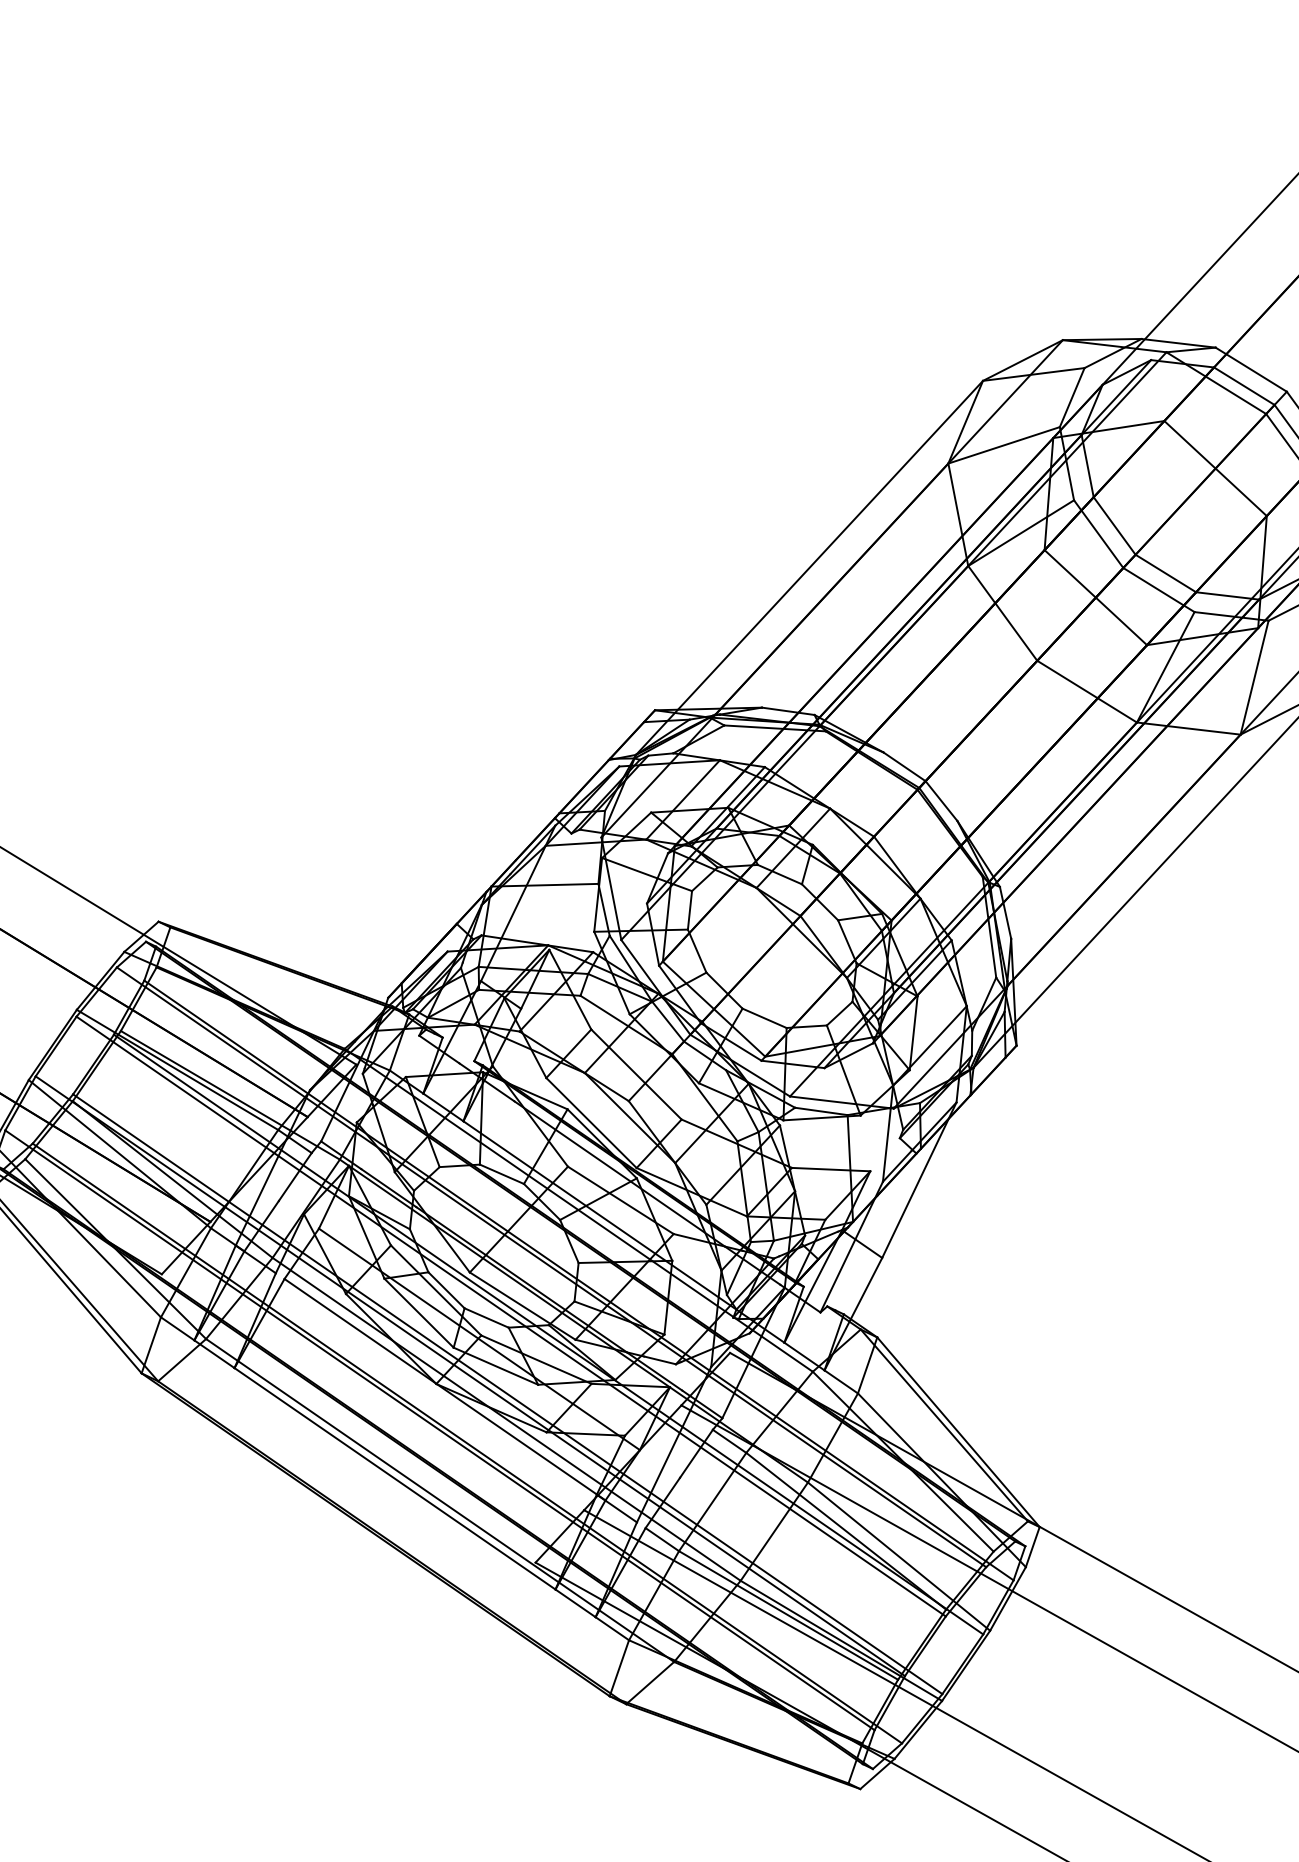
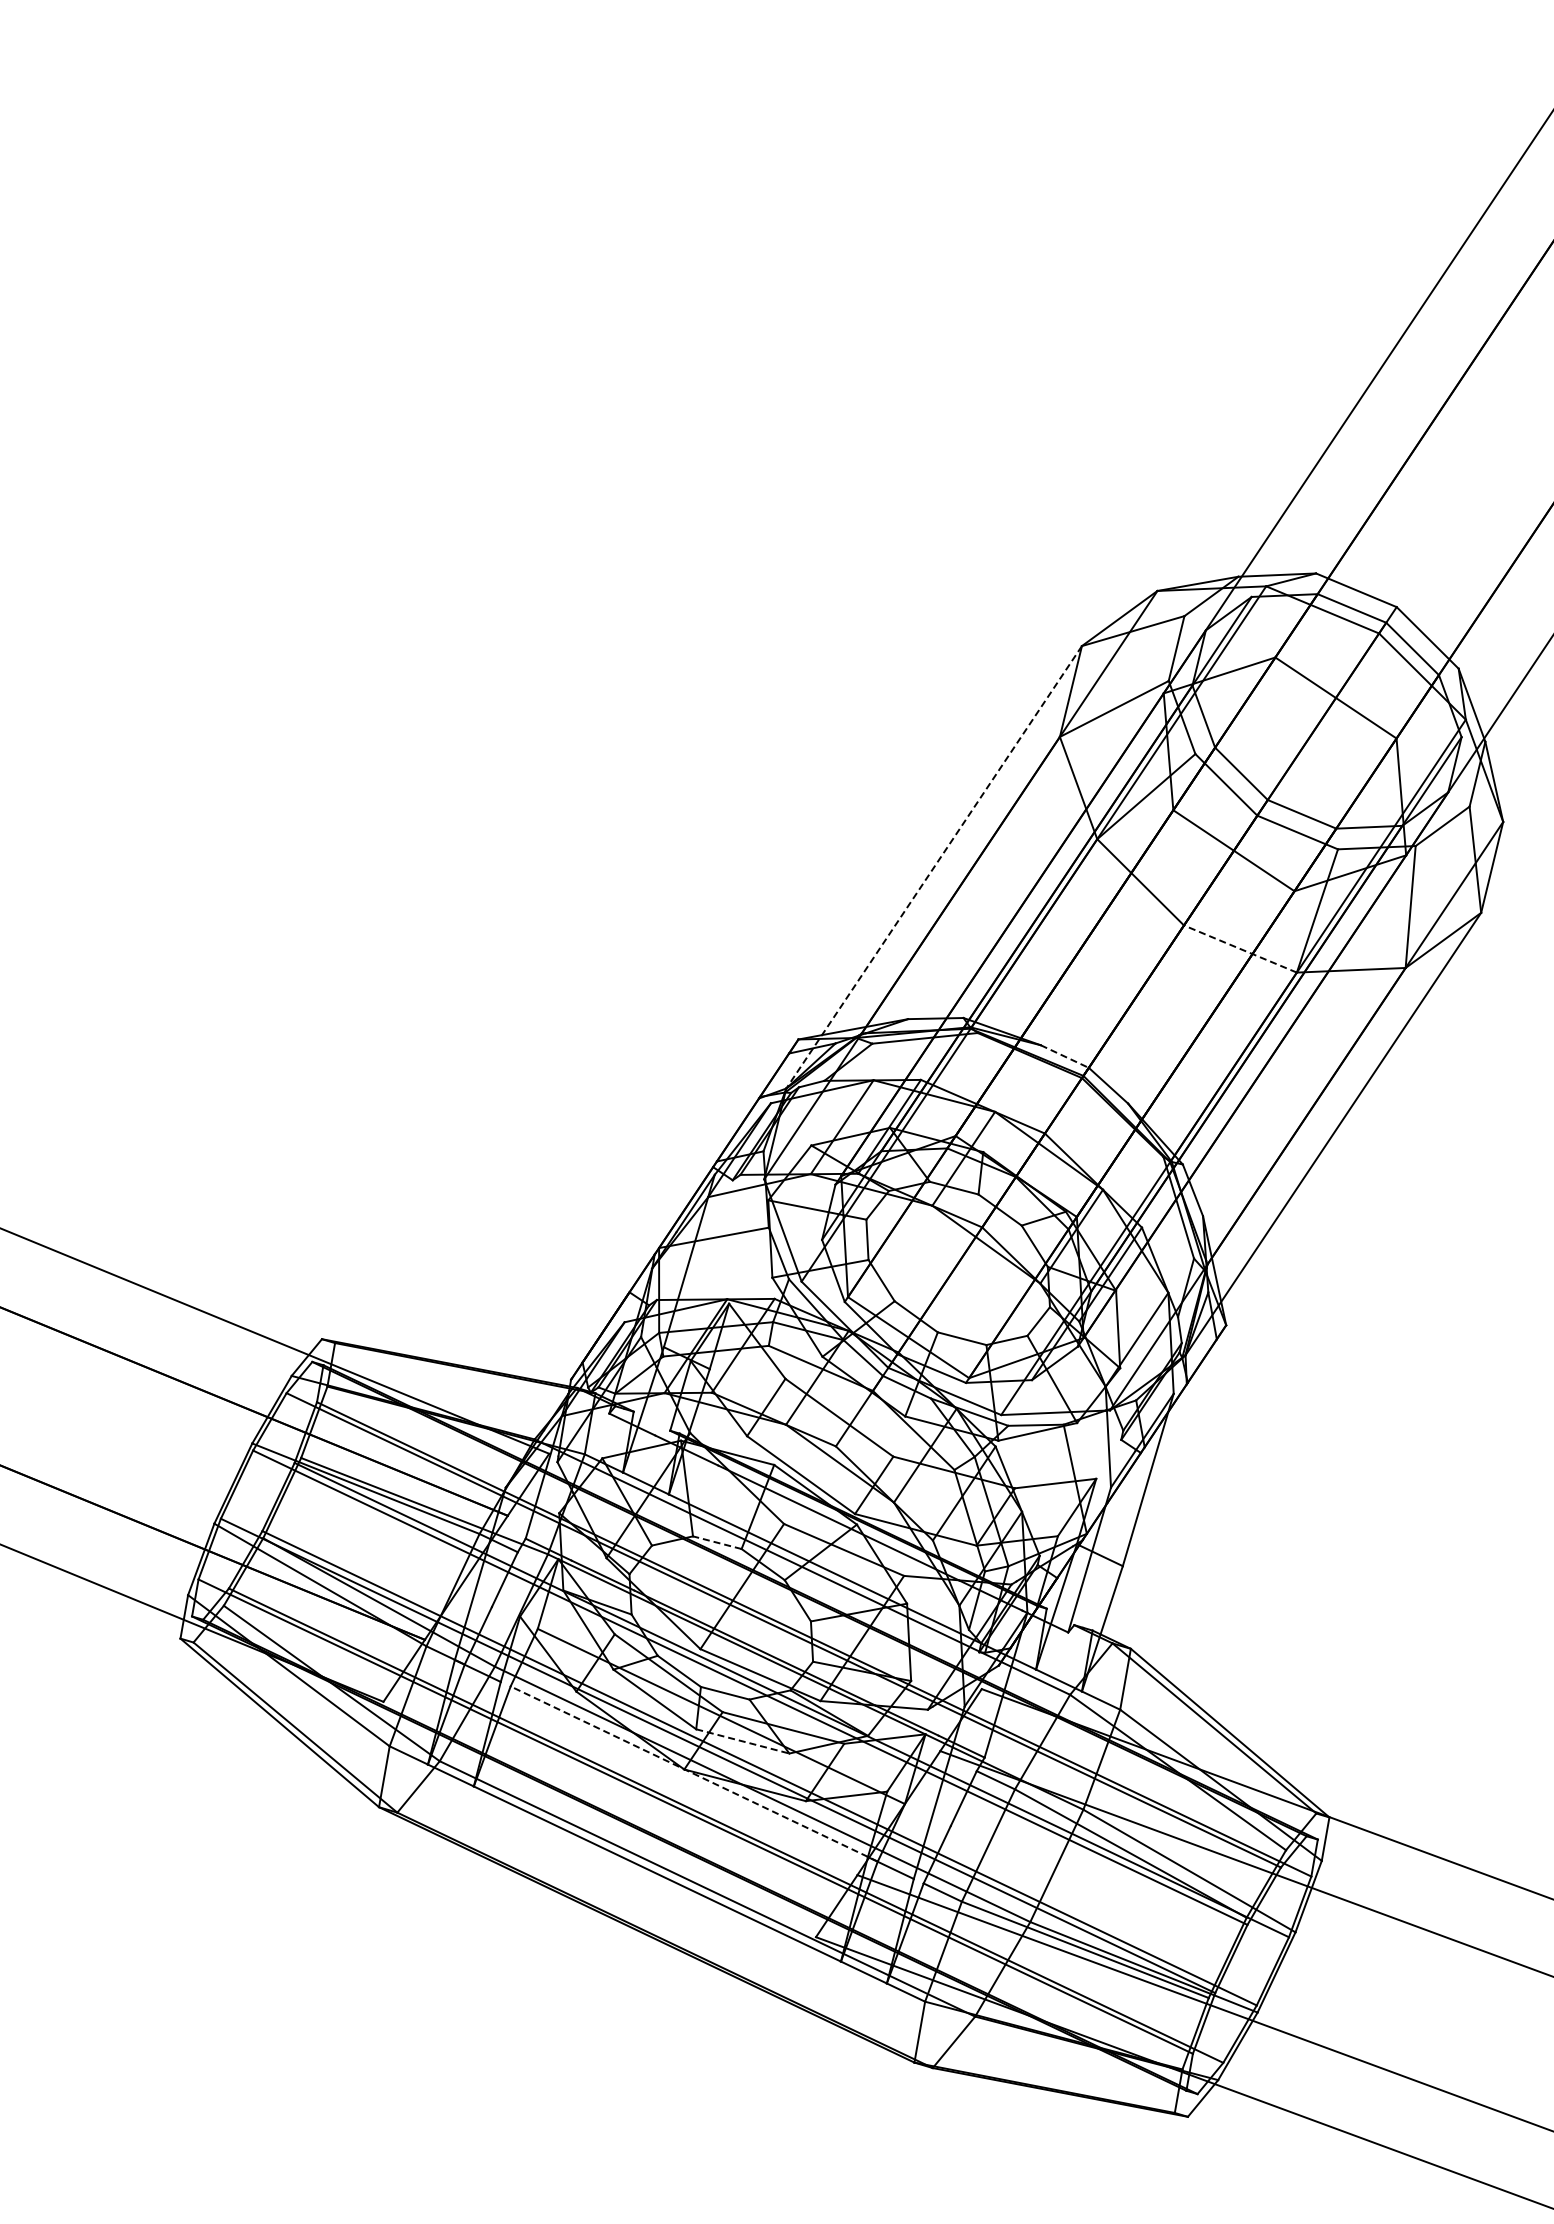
line: (808, 567) -> (933, 867), solid -> dashed
line: (1086, 691) -> (1239, 948), solid -> dashed
line: (904, 766) -> (1064, 1056), solid -> dashed
line: (501, 1173) -> (716, 1542), solid -> dashed
line: (496, 1366) -> (743, 1741), solid -> dashed
line: (444, 1389) -> (693, 1773), solid -> dashed

